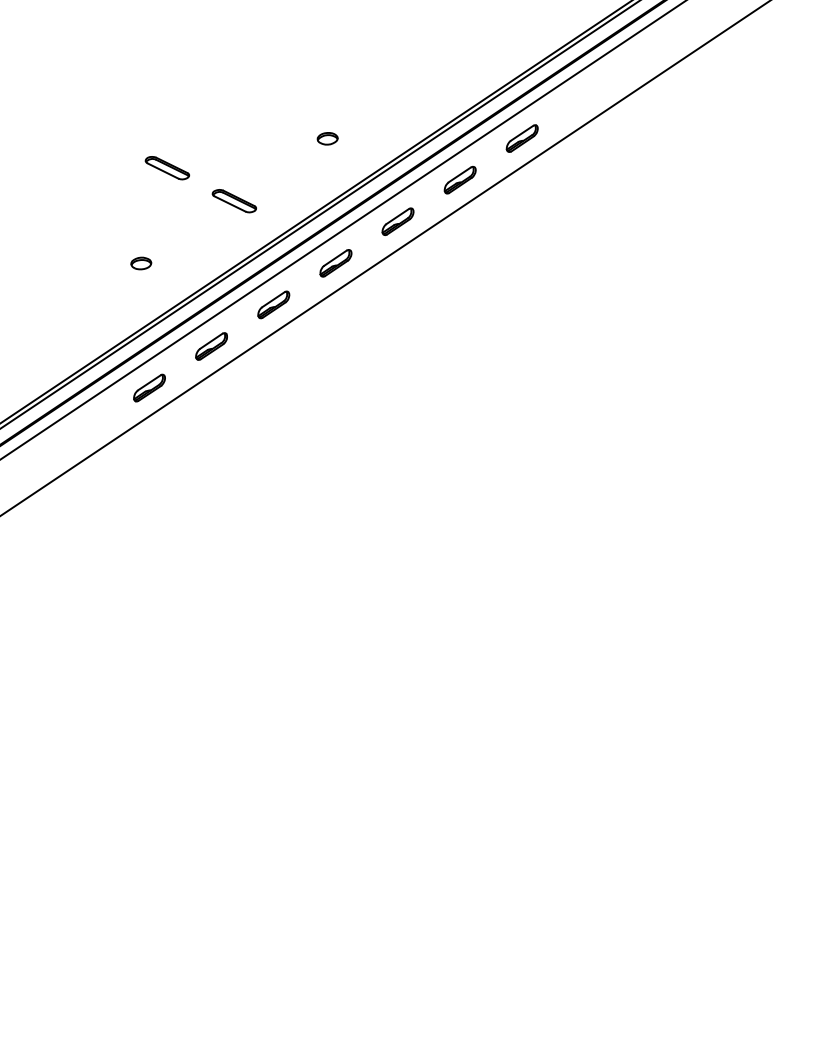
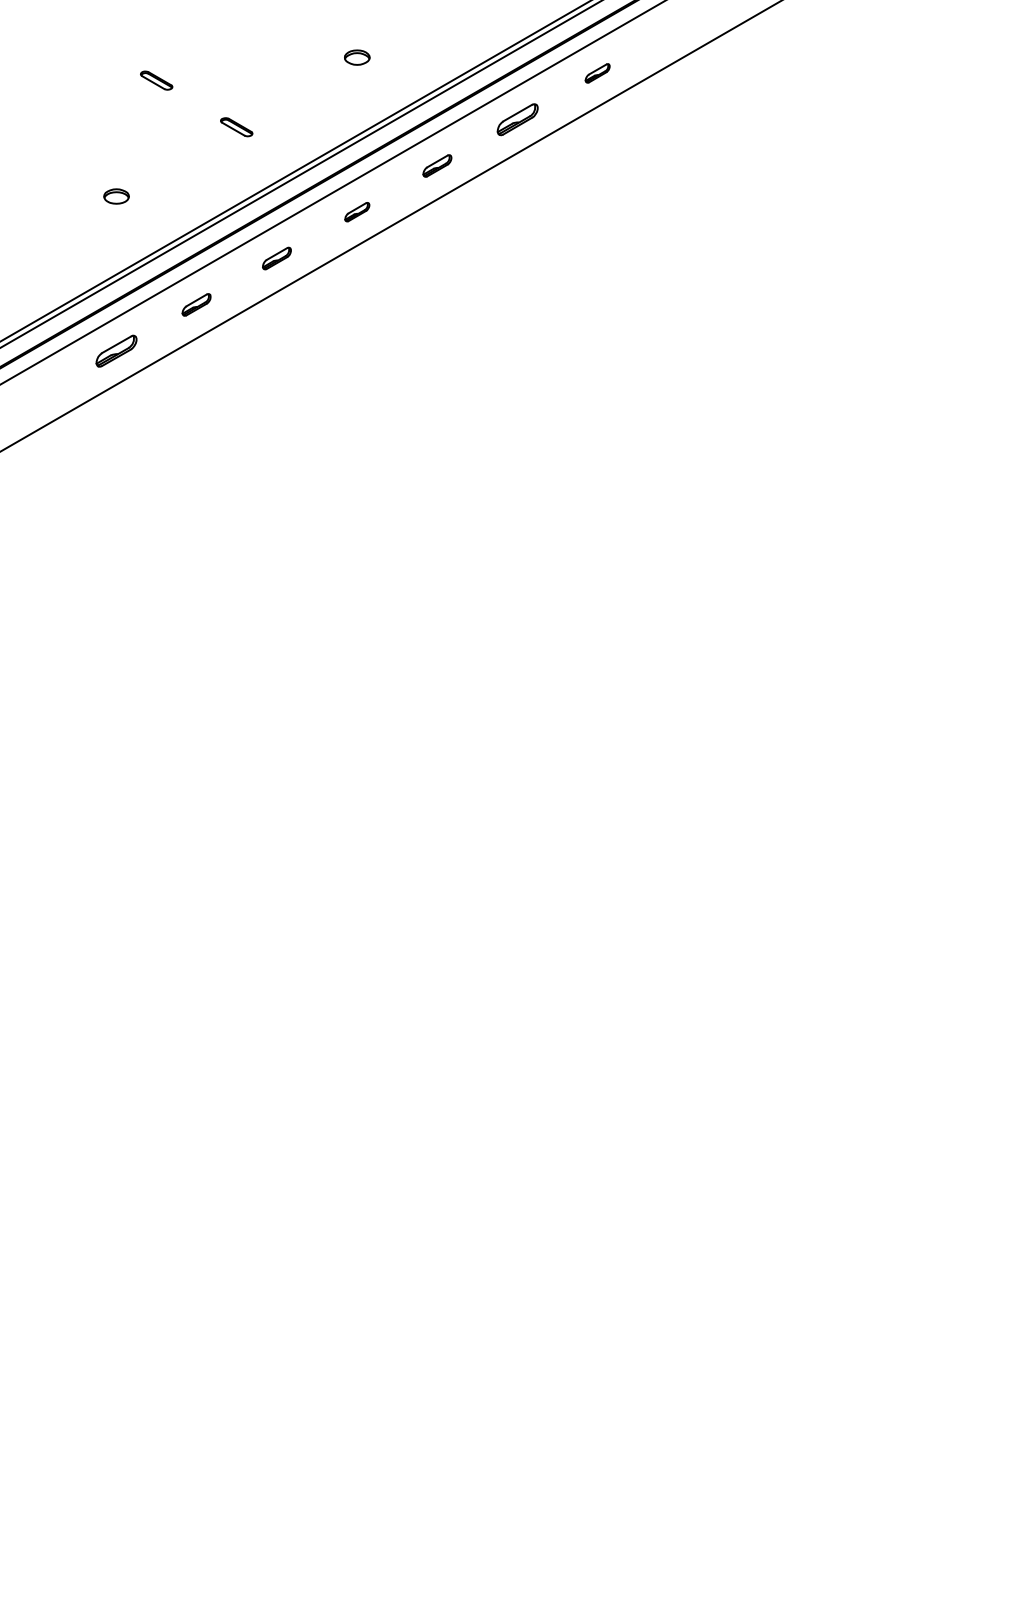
part: (522, 138) -> (597, 73), size x0.6
part: (167, 167) -> (156, 80), size x0.6
part: (234, 201) -> (236, 127), size x0.6
part: (398, 221) -> (437, 165), size x0.7
part: (336, 262) -> (357, 211), size x0.6
part: (273, 304) -> (276, 258), size x0.7
part: (211, 346) -> (196, 304), size x0.7

